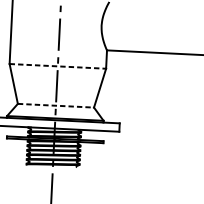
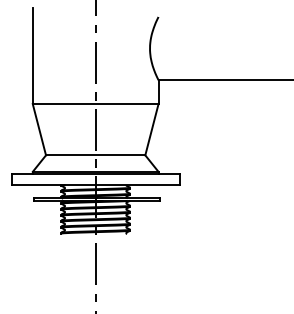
line: (57, 66) -> (95, 104), dashed -> solid
line: (55, 105) -> (95, 155), dashed -> solid

